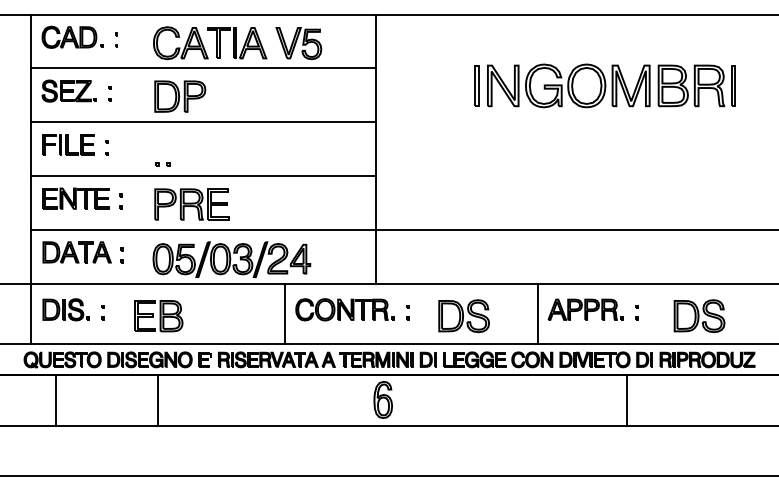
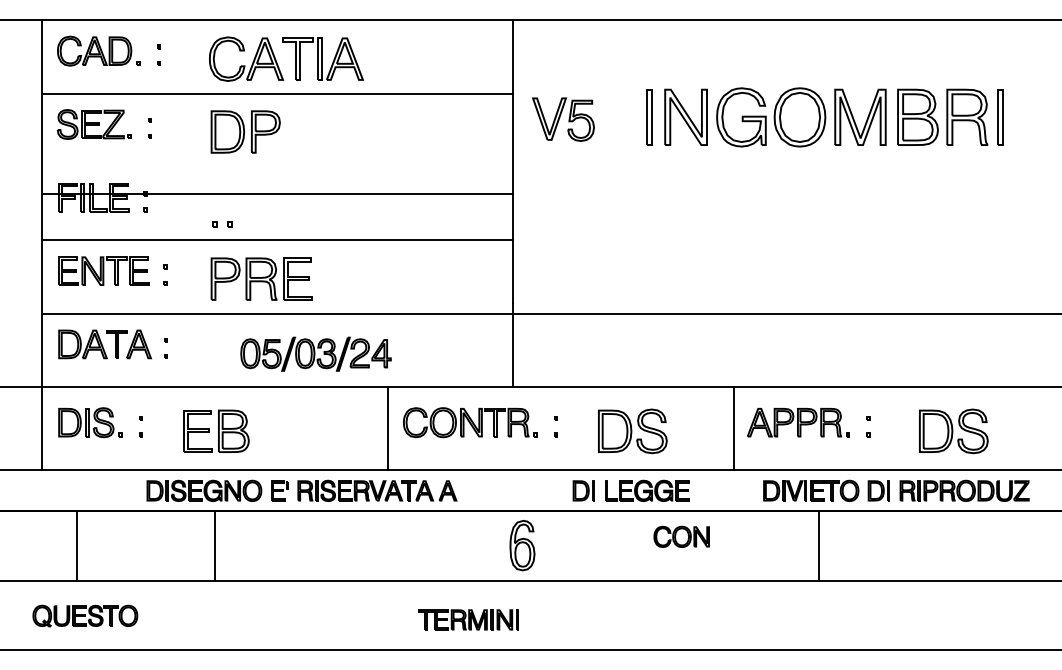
part: (298, 43) -> (563, 119), moved
line: (203, 121) -> (277, 193), moved
part: (231, 259) -> (315, 353), size x0.7
part: (62, 359) -> (85, 615), moved
part: (375, 359) -> (468, 619), moved
part: (532, 359) -> (681, 536), moved
line: (627, 399) -> (819, 545), moved

